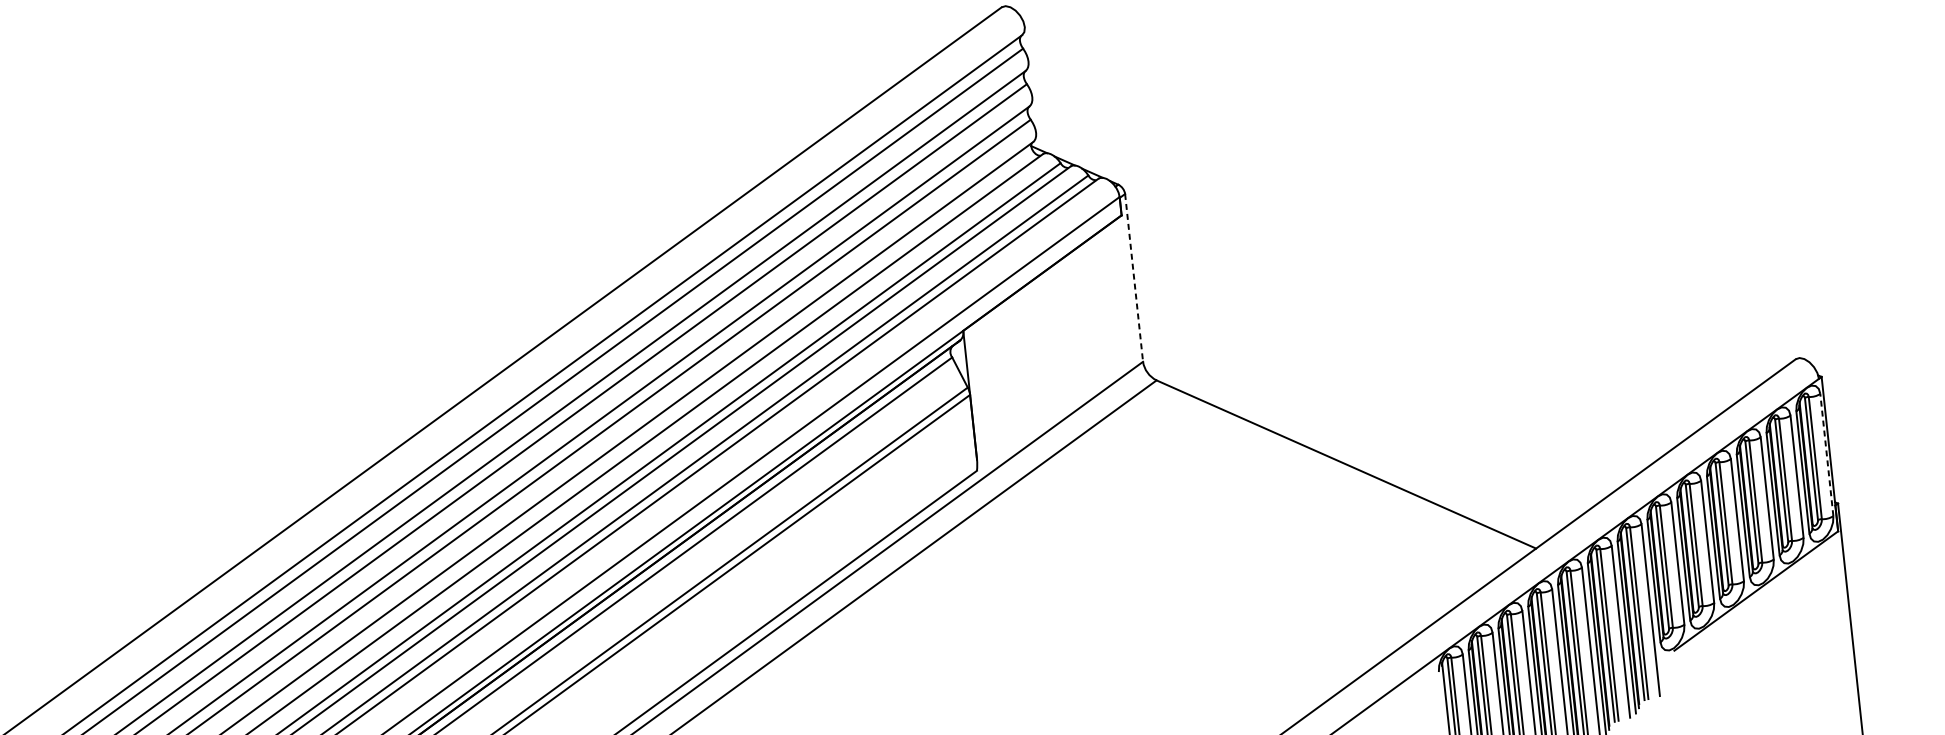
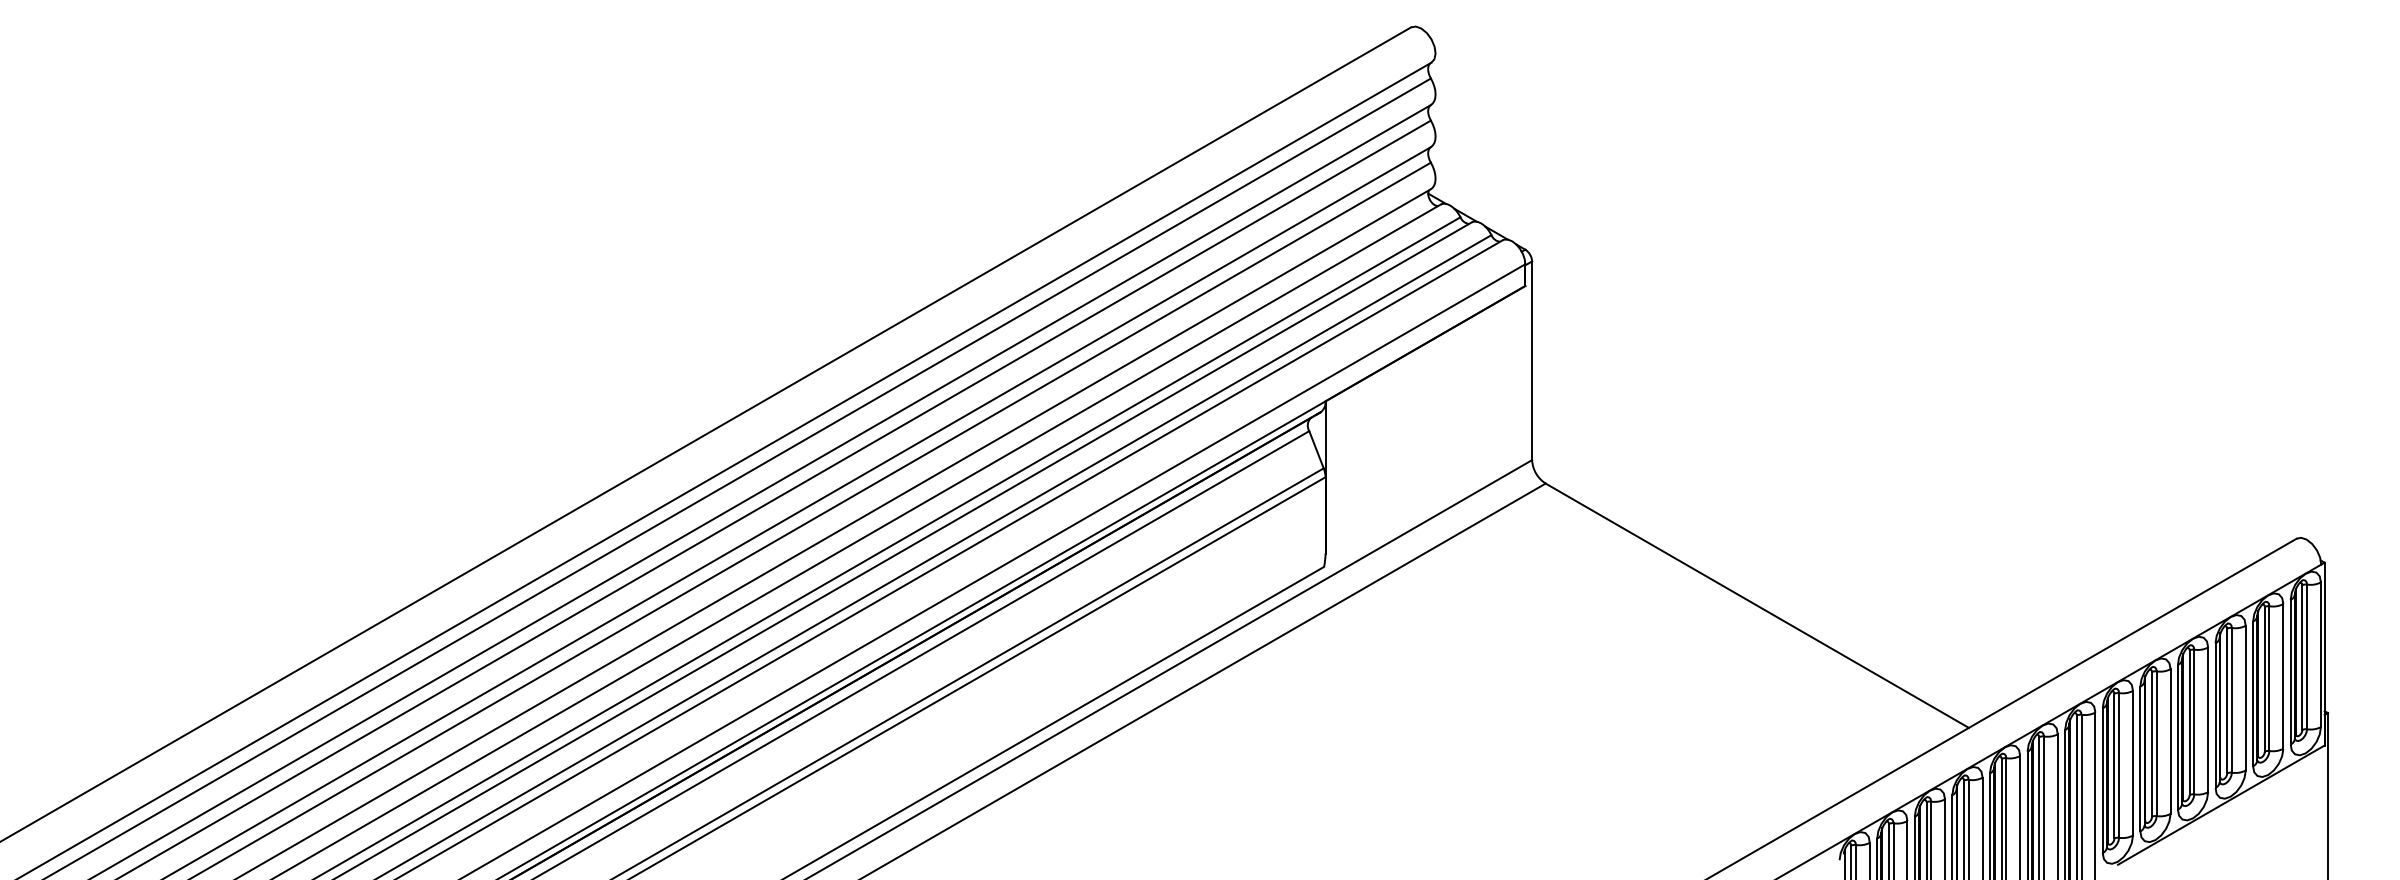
line: (1134, 278) -> (1532, 361), dashed -> solid
line: (1826, 454) -> (2320, 654), dashed -> solid

